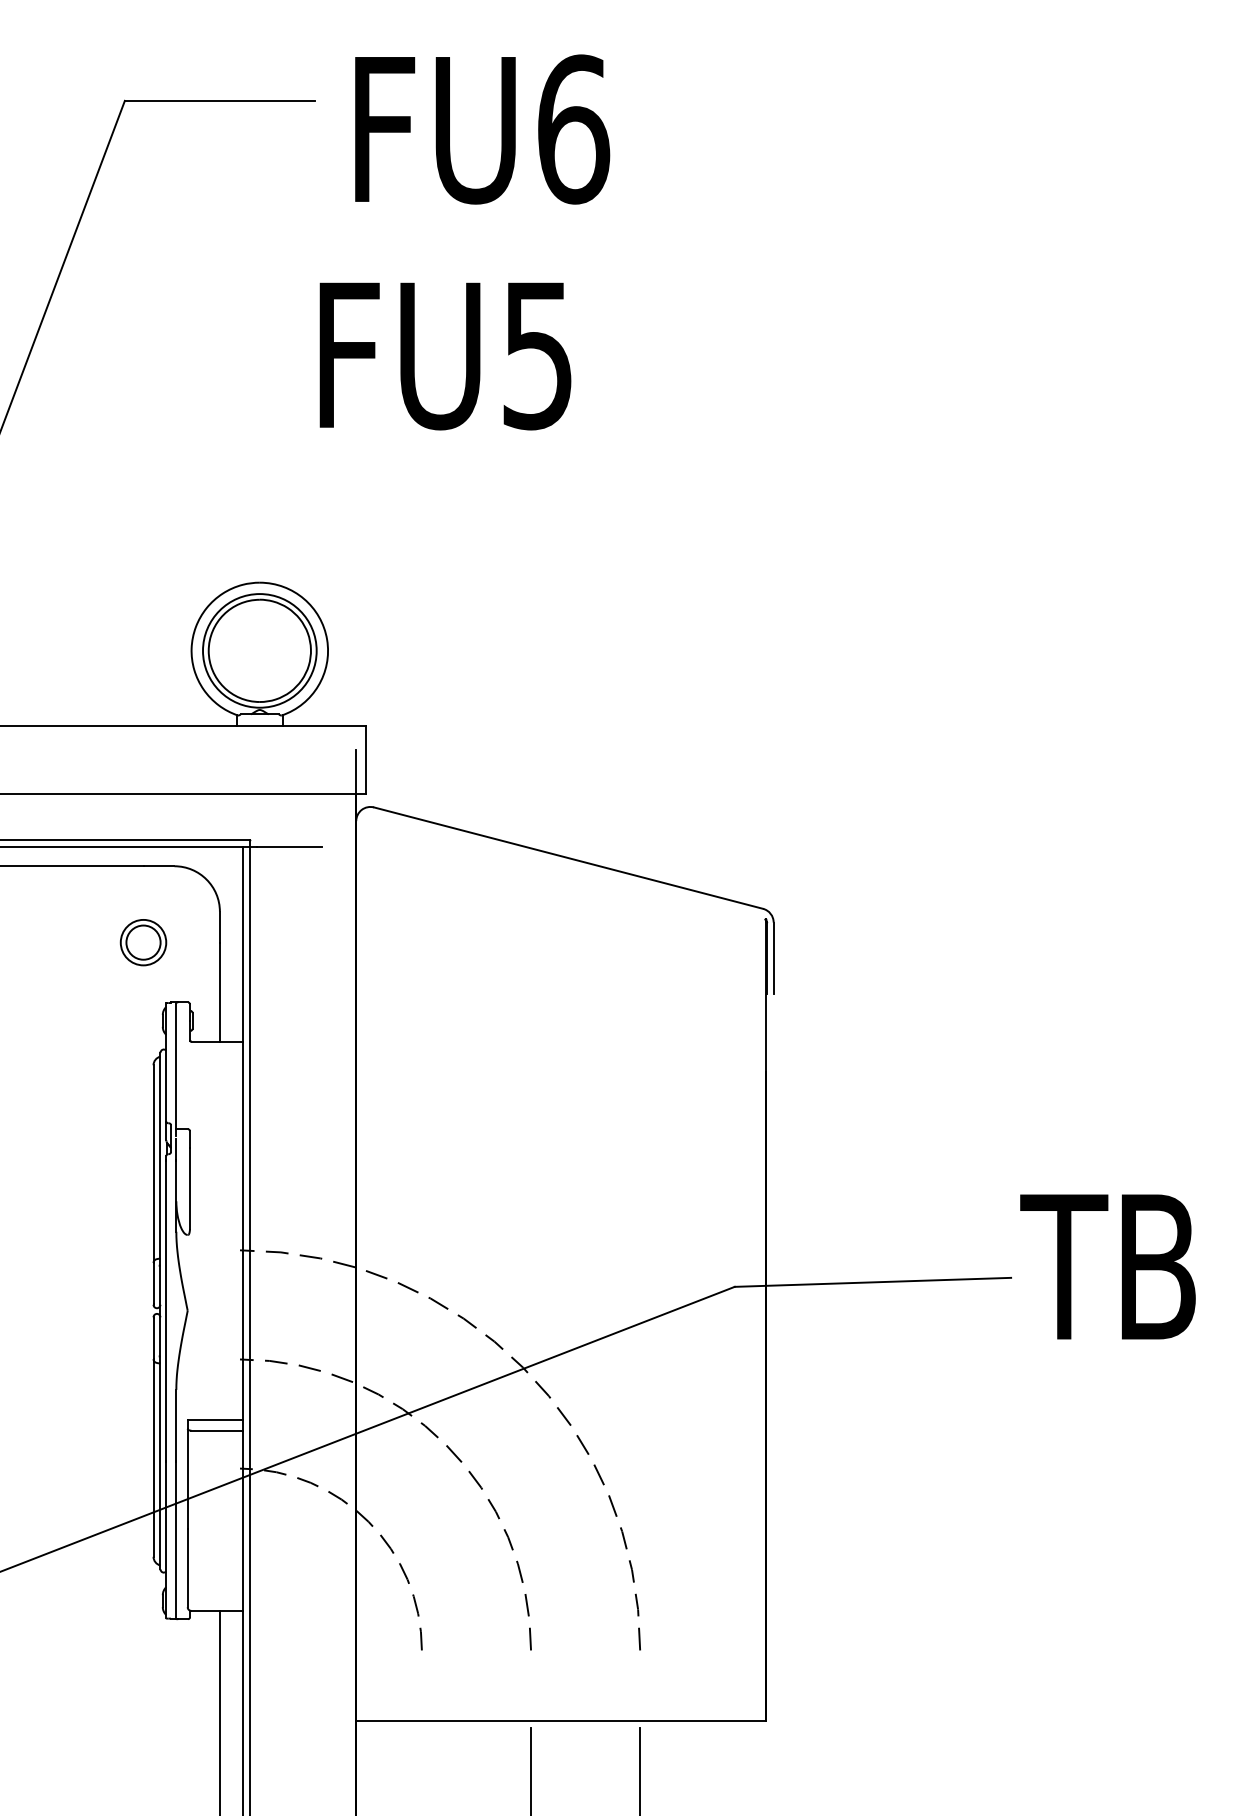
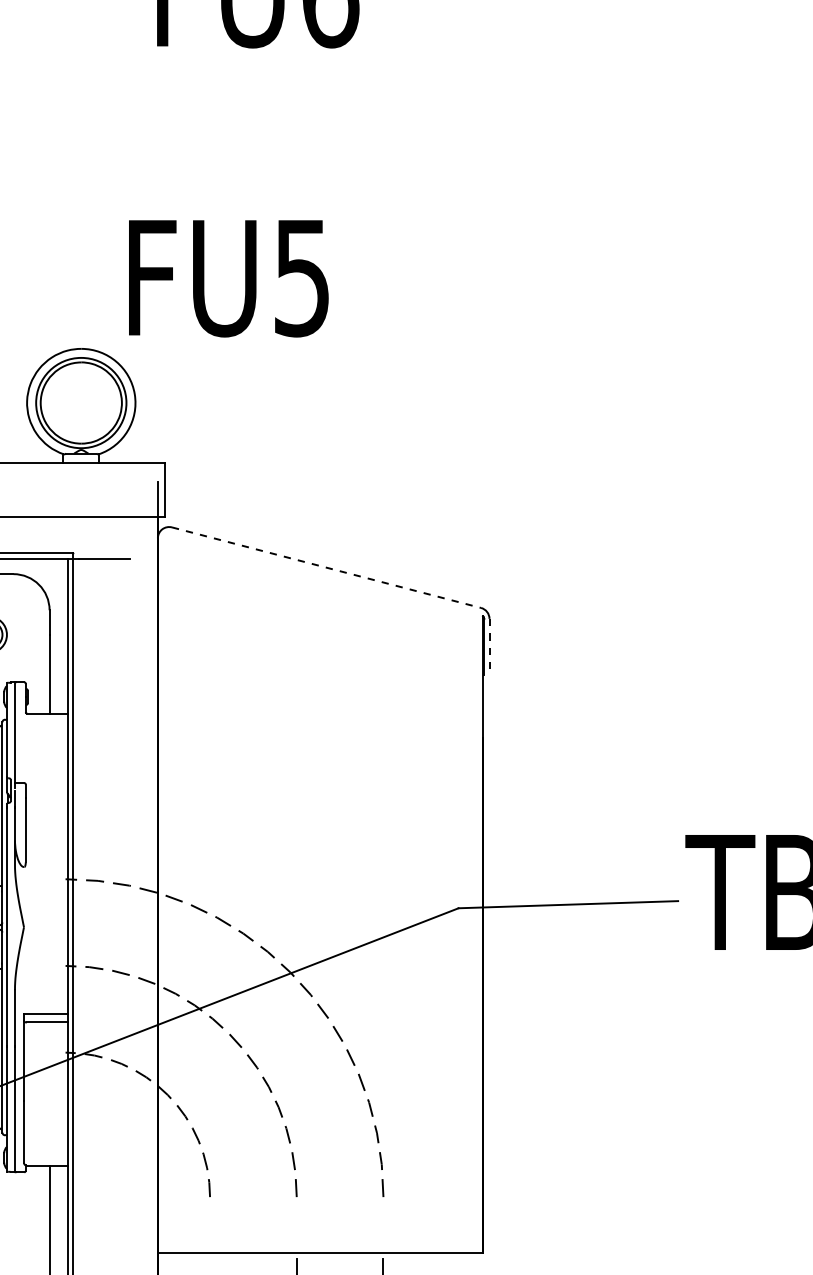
text: (445, 356) -> (228, 278), moved
line: (568, 858) -> (326, 567), solid -> dashed
line: (773, 958) -> (489, 647), solid -> dashed

